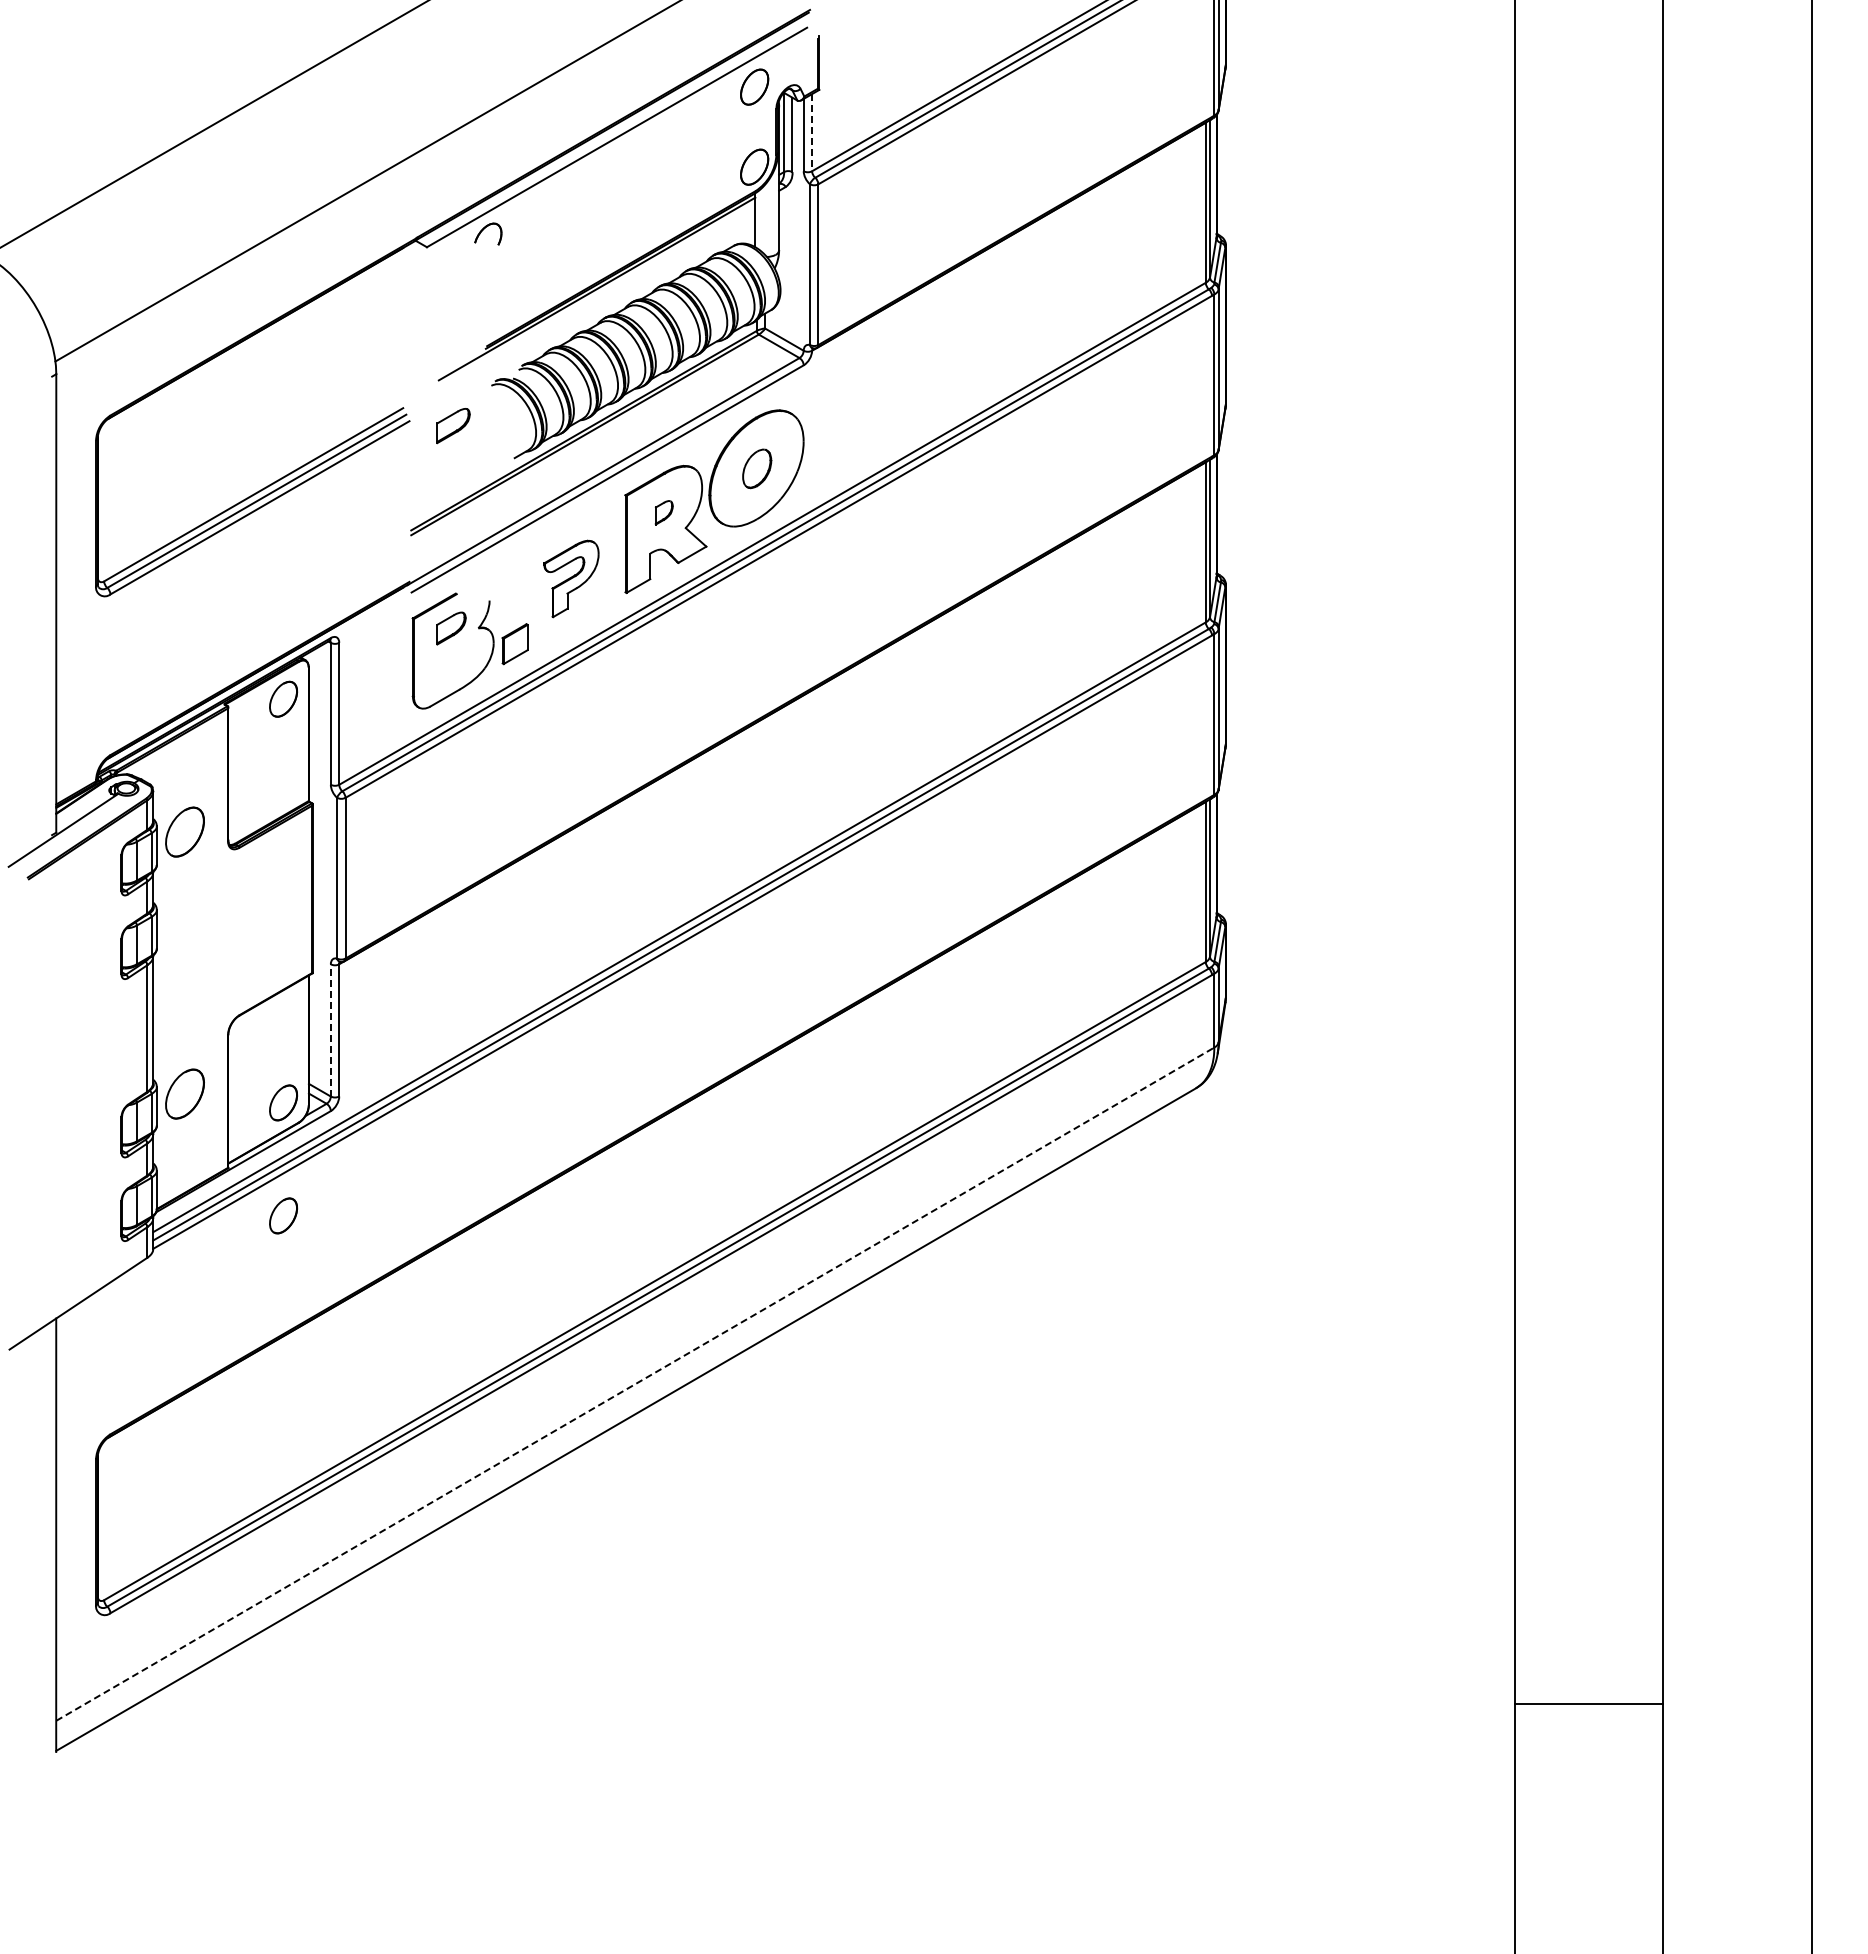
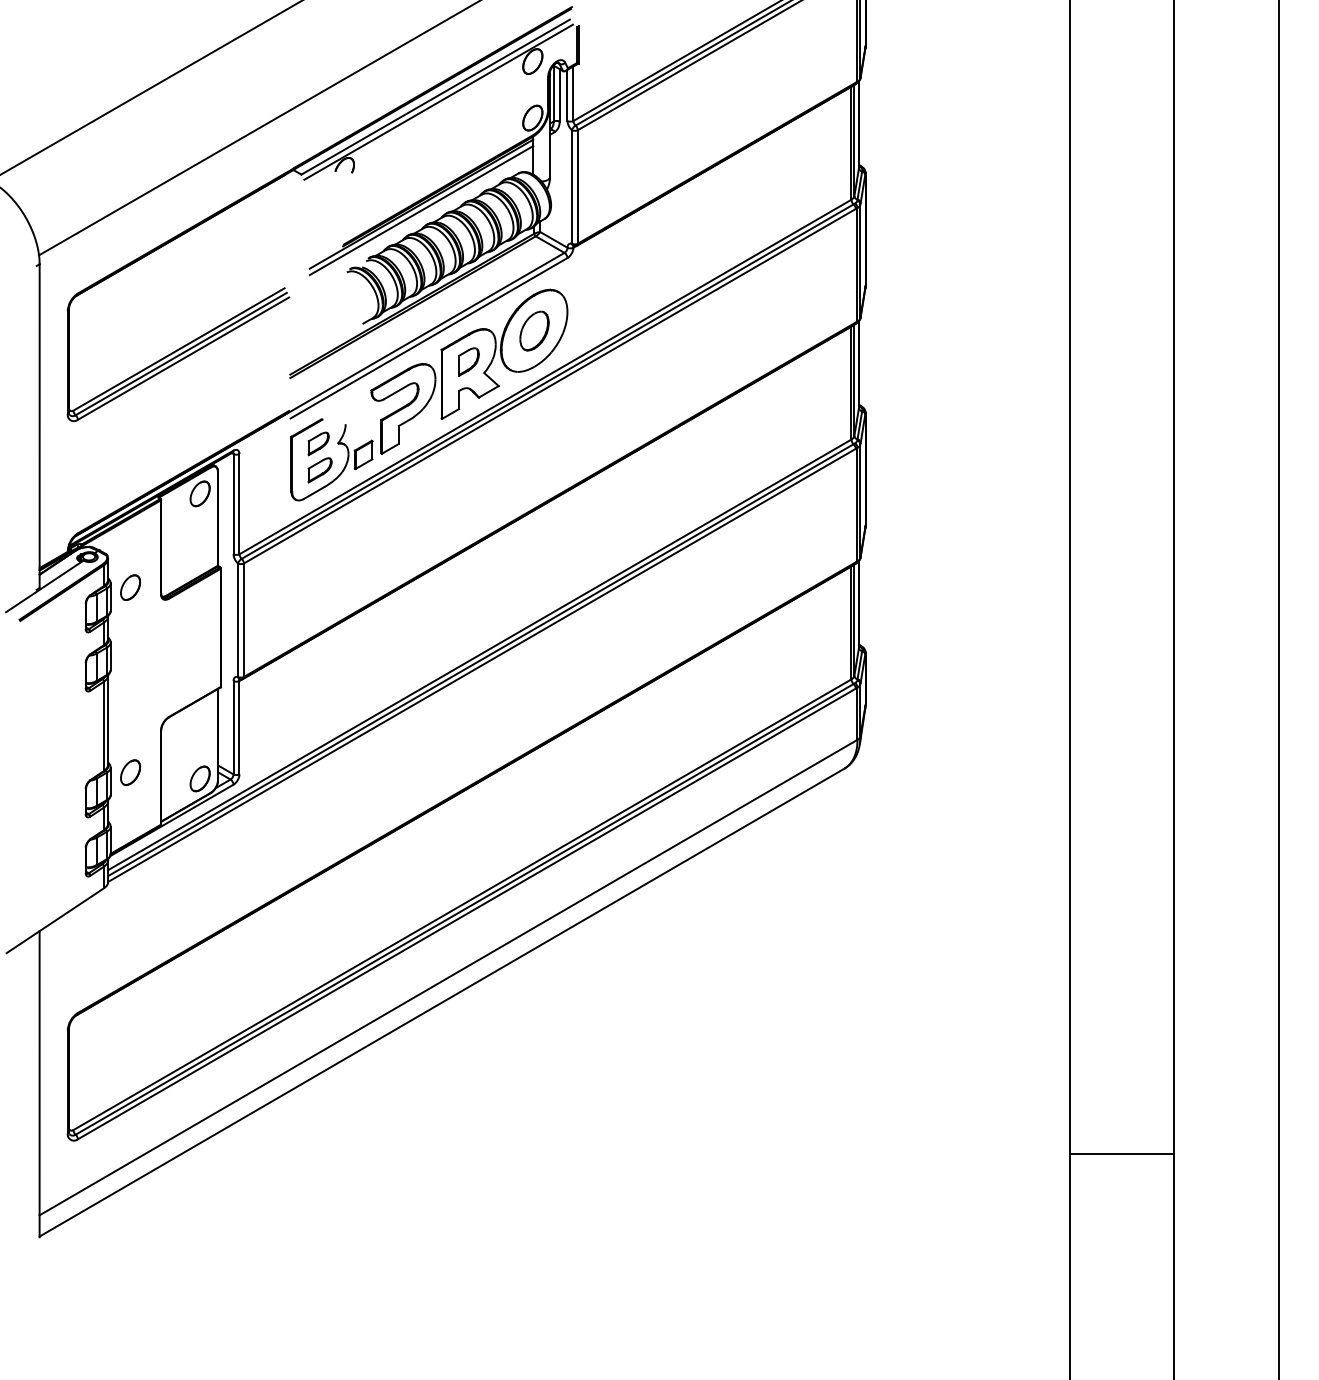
line: (812, 132) -> (573, 93), dashed -> solid
line: (621, 144) -> (438, 102), added
line: (596, 297) -> (421, 210), added
part: (453, 426) -> (320, 470), moved
part: (757, 468) -> (534, 330), size x1.43
part: (664, 512) -> (469, 361), size x1.67
part: (571, 578) -> (403, 408), size x1.67
part: (184, 831) -> (130, 587), size x0.71
line: (330, 1029) -> (233, 727), dashed -> solid
part: (184, 1093) -> (130, 772), size x0.71
part: (283, 1215) -> (200, 858), removed
line: (635, 1384) -> (448, 977), dashed -> solid
line: (1588, 1704) -> (1121, 1154), moved

